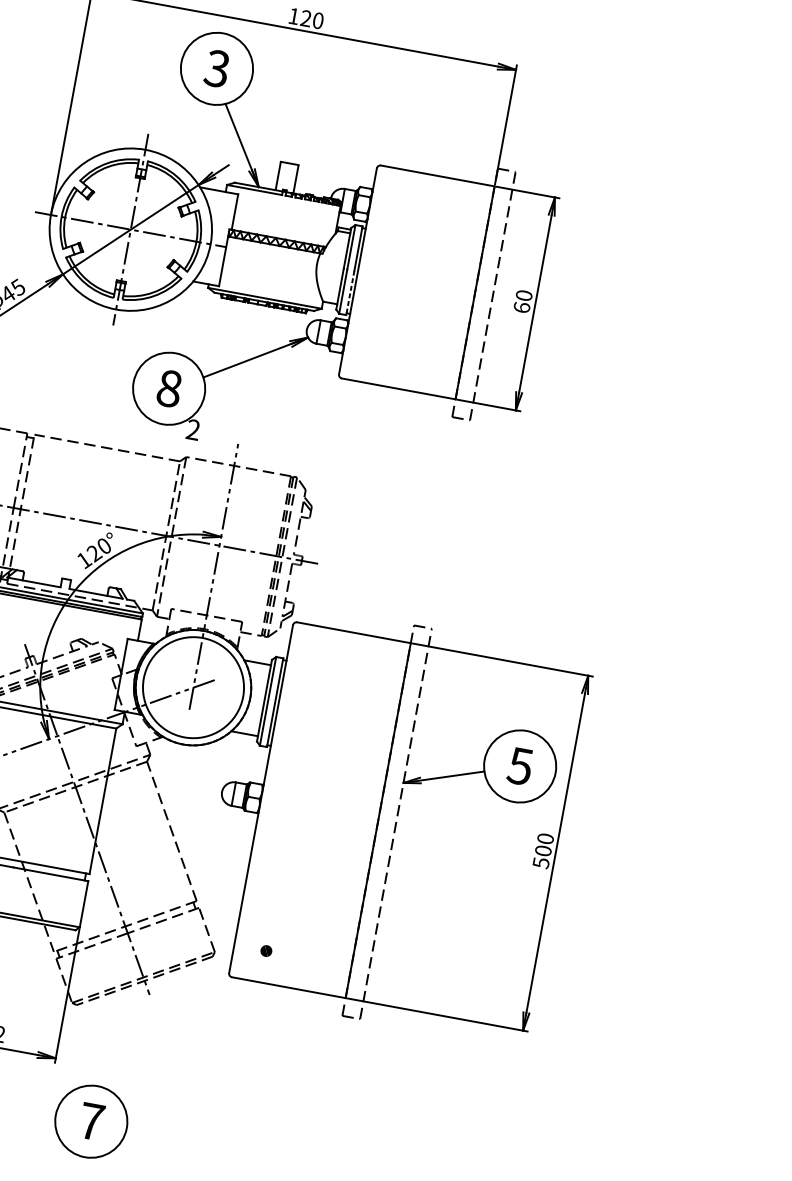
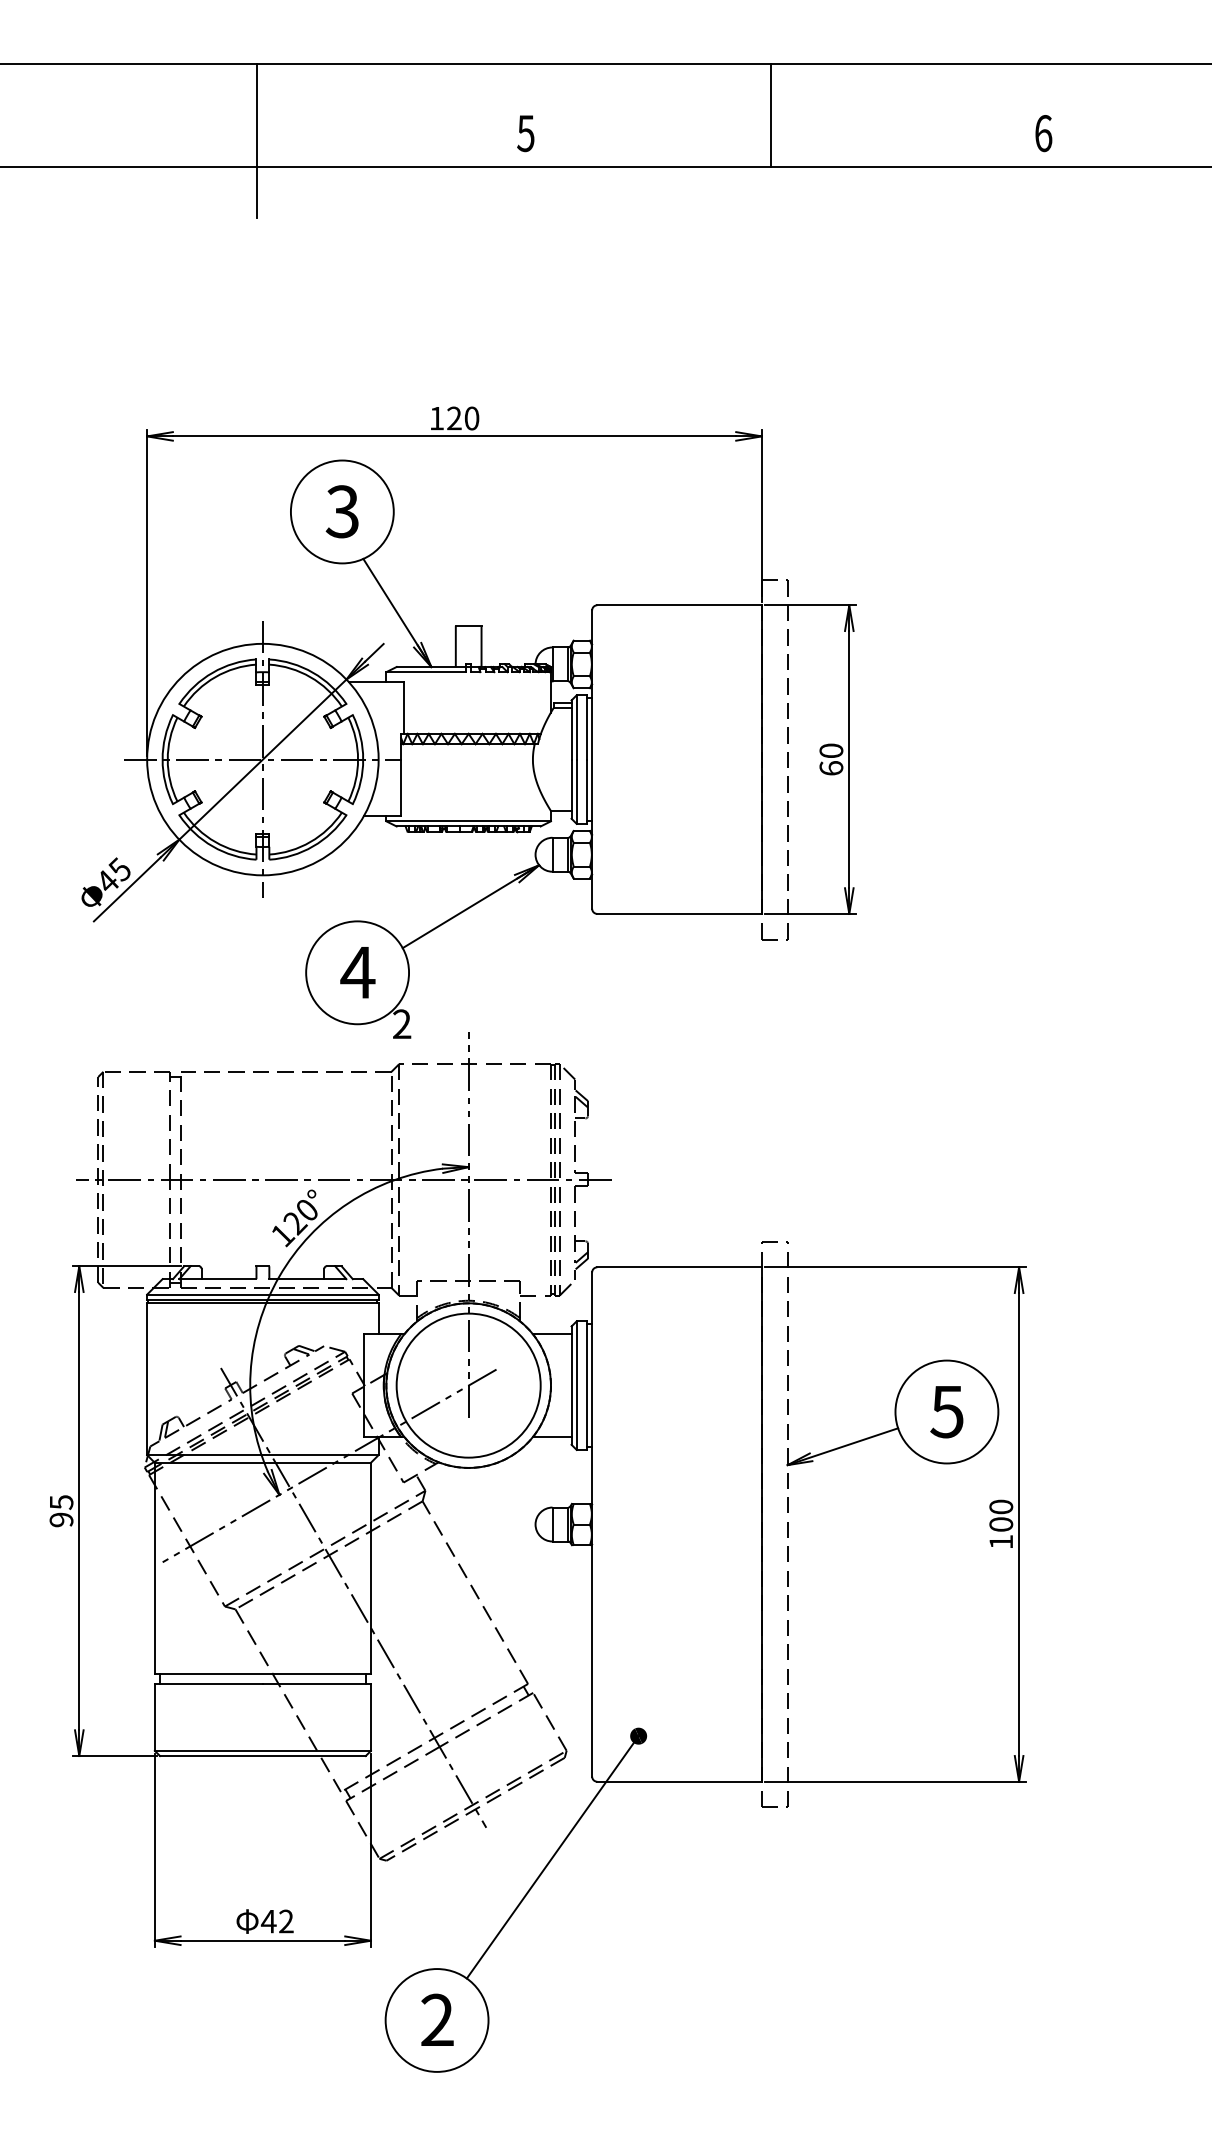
line: (349, 293) -> (586, 792), dashed -> solid
text: (169, 388) -> (357, 972), 8 -> 4
text: (541, 863) -> (1001, 1542), 500 -> 100
line: (191, 1023) -> (552, 1857), added
text: (91, 1121) -> (437, 2019), 7 -> 2

